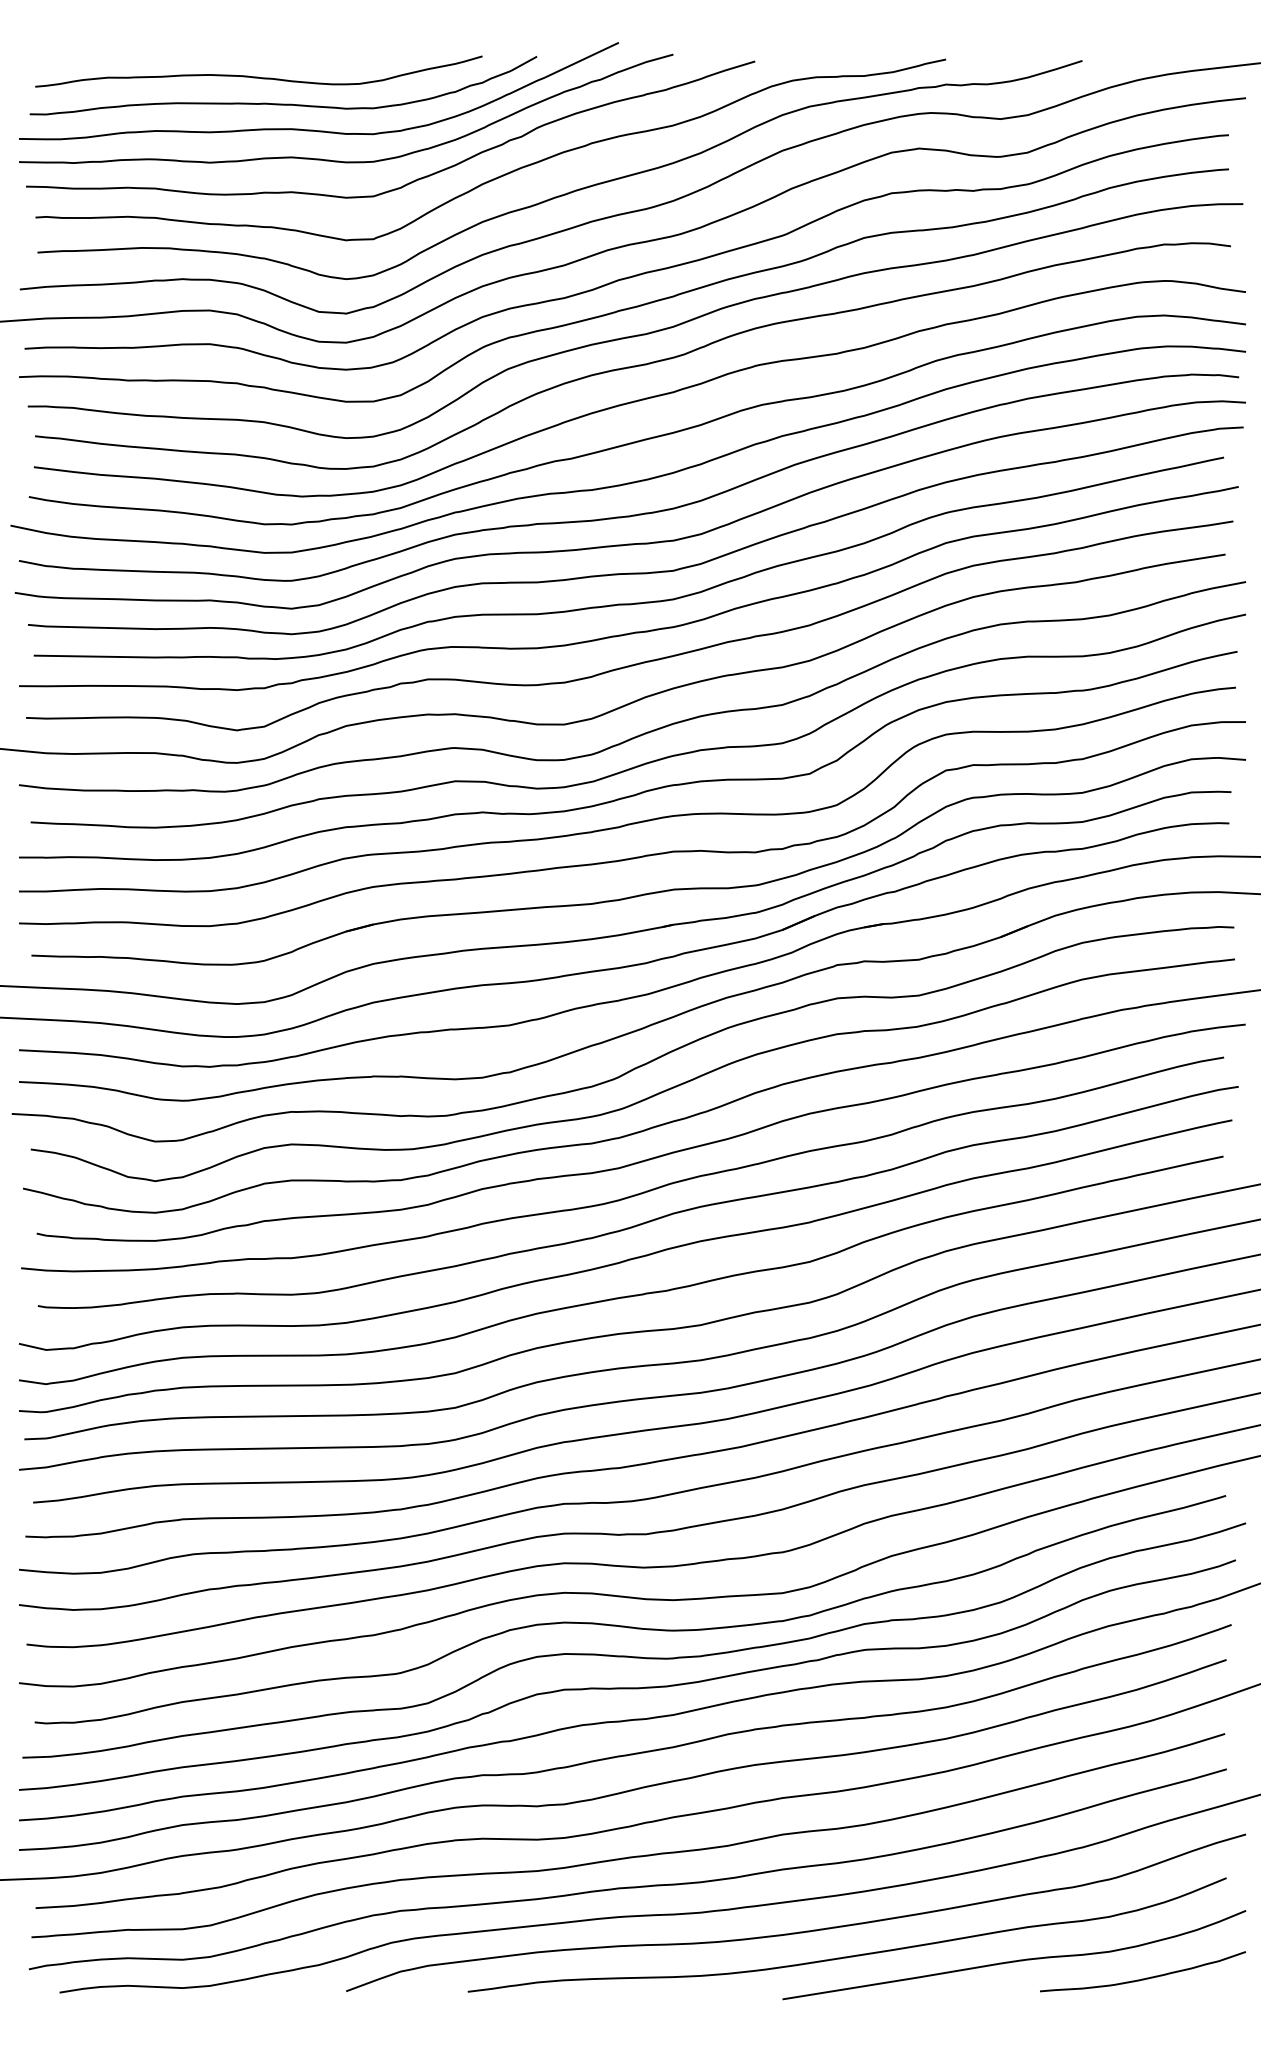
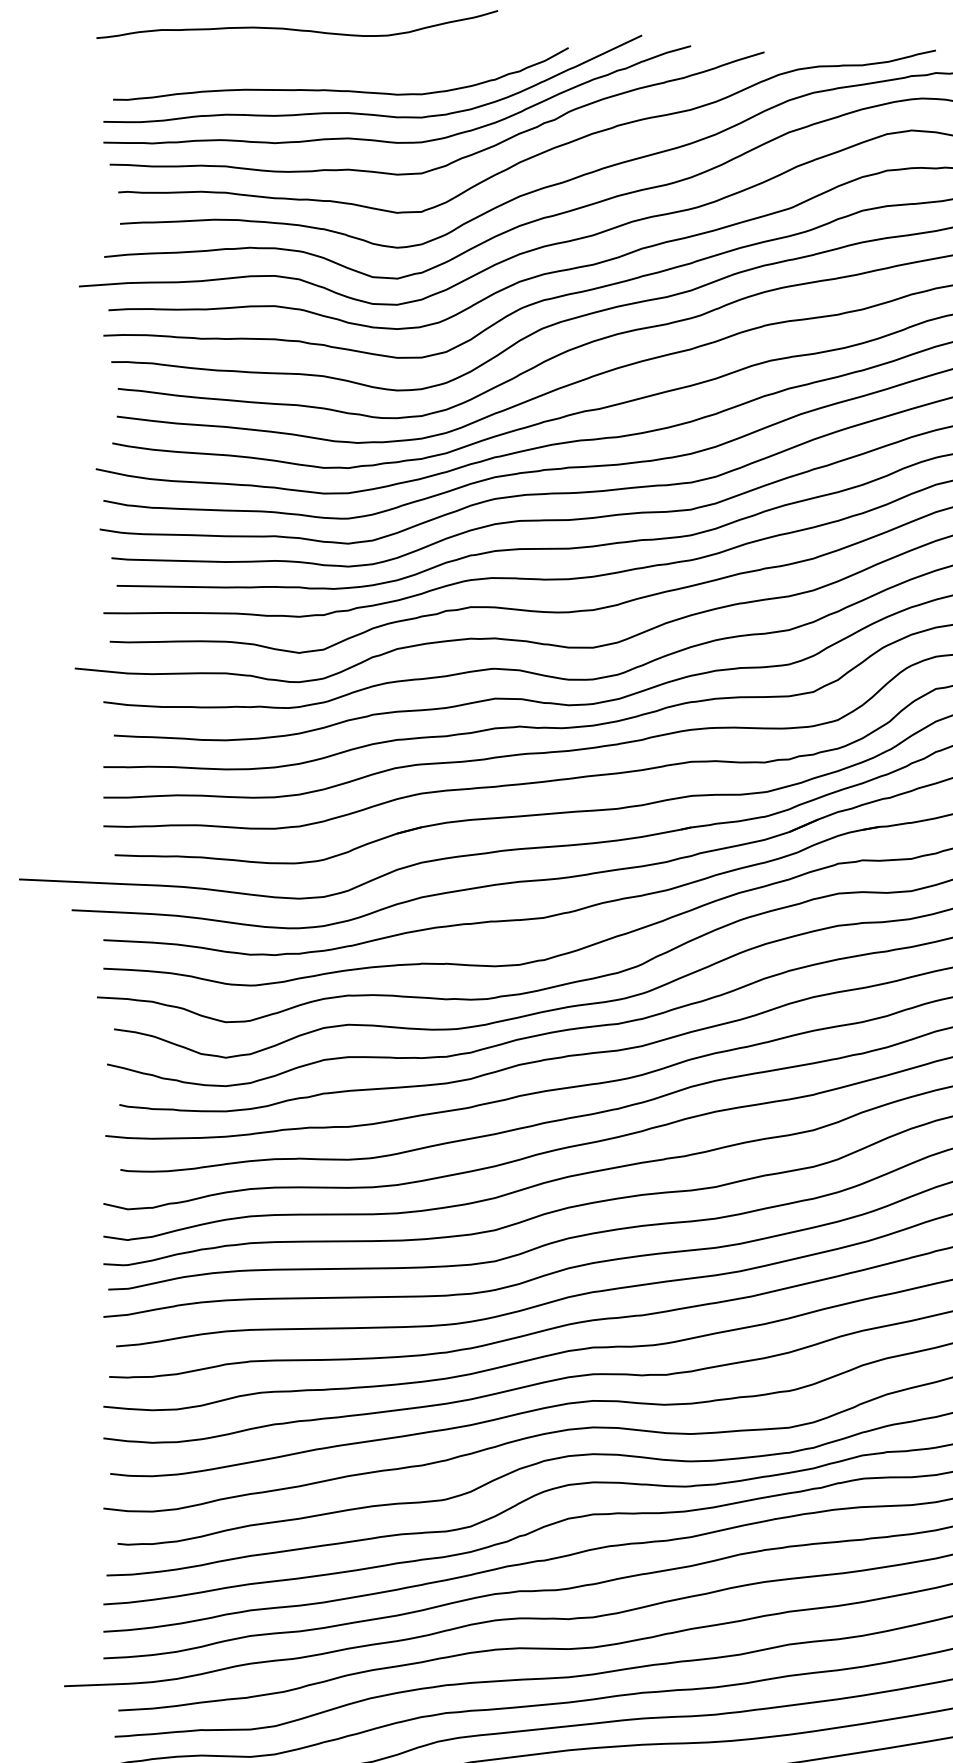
curve: (258, 76) -> (296, 28), moved

